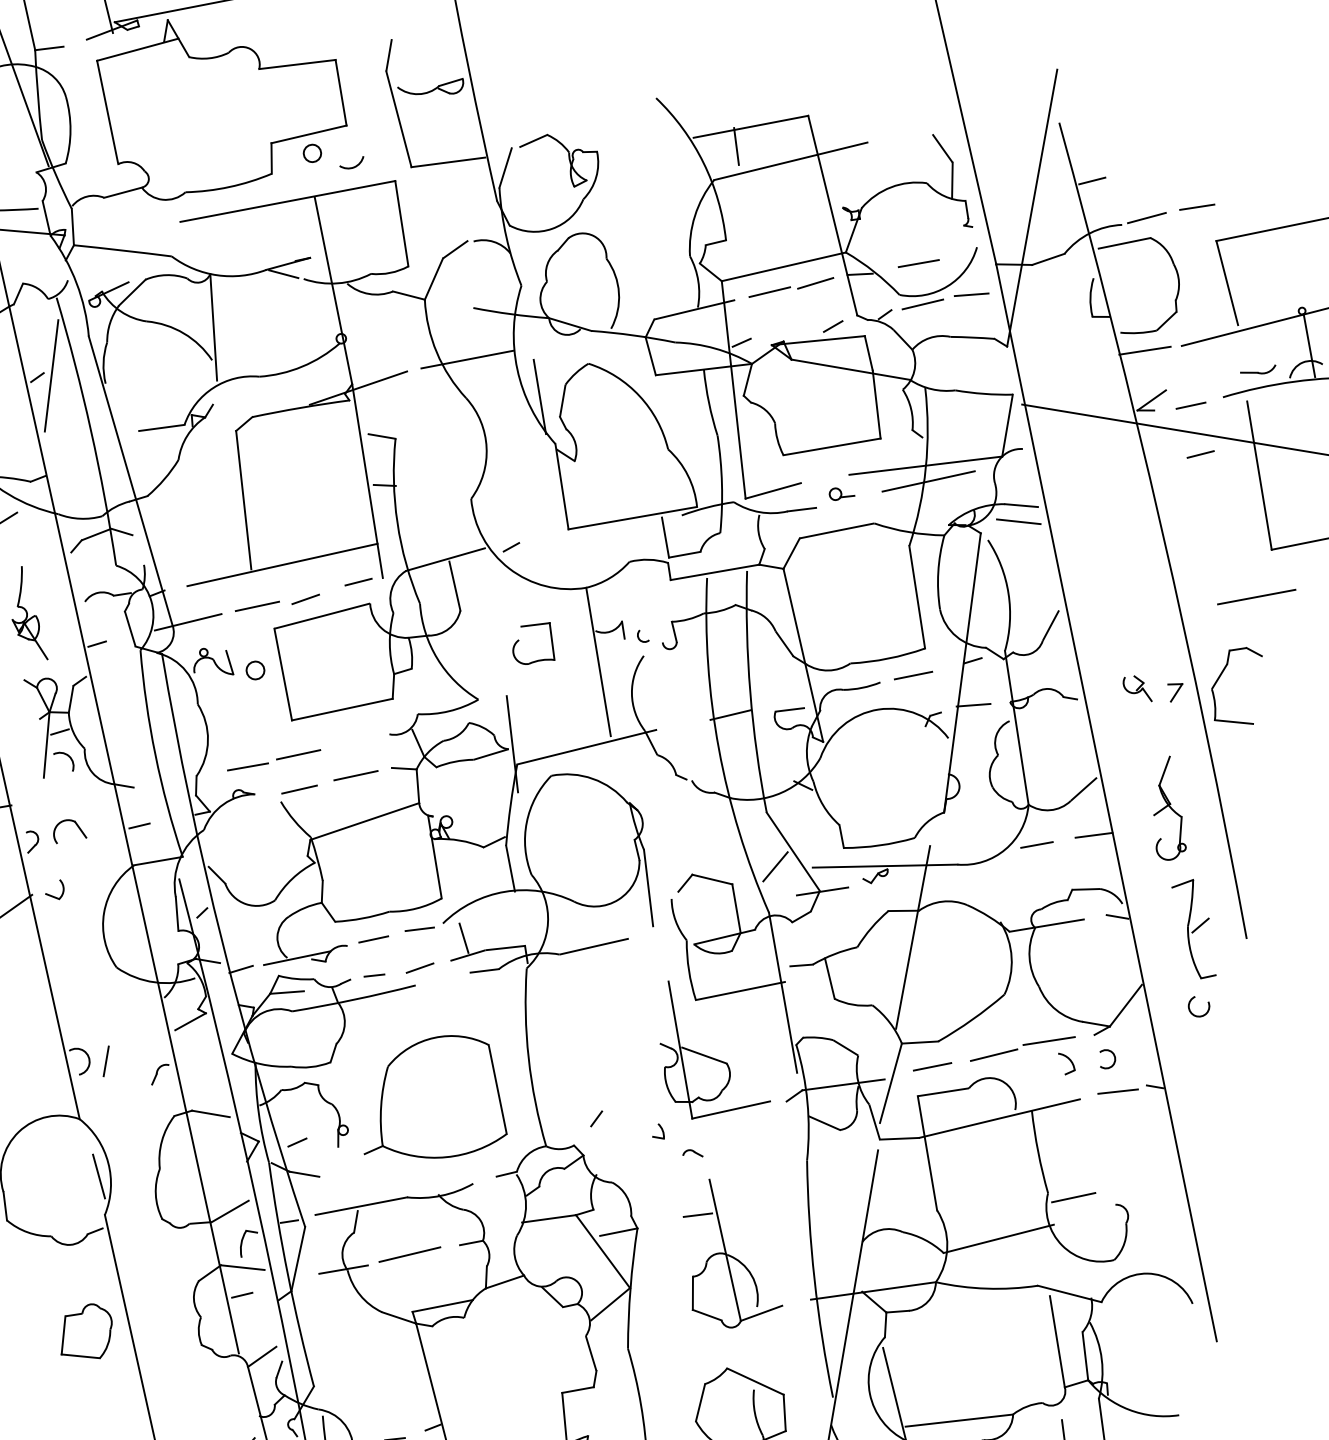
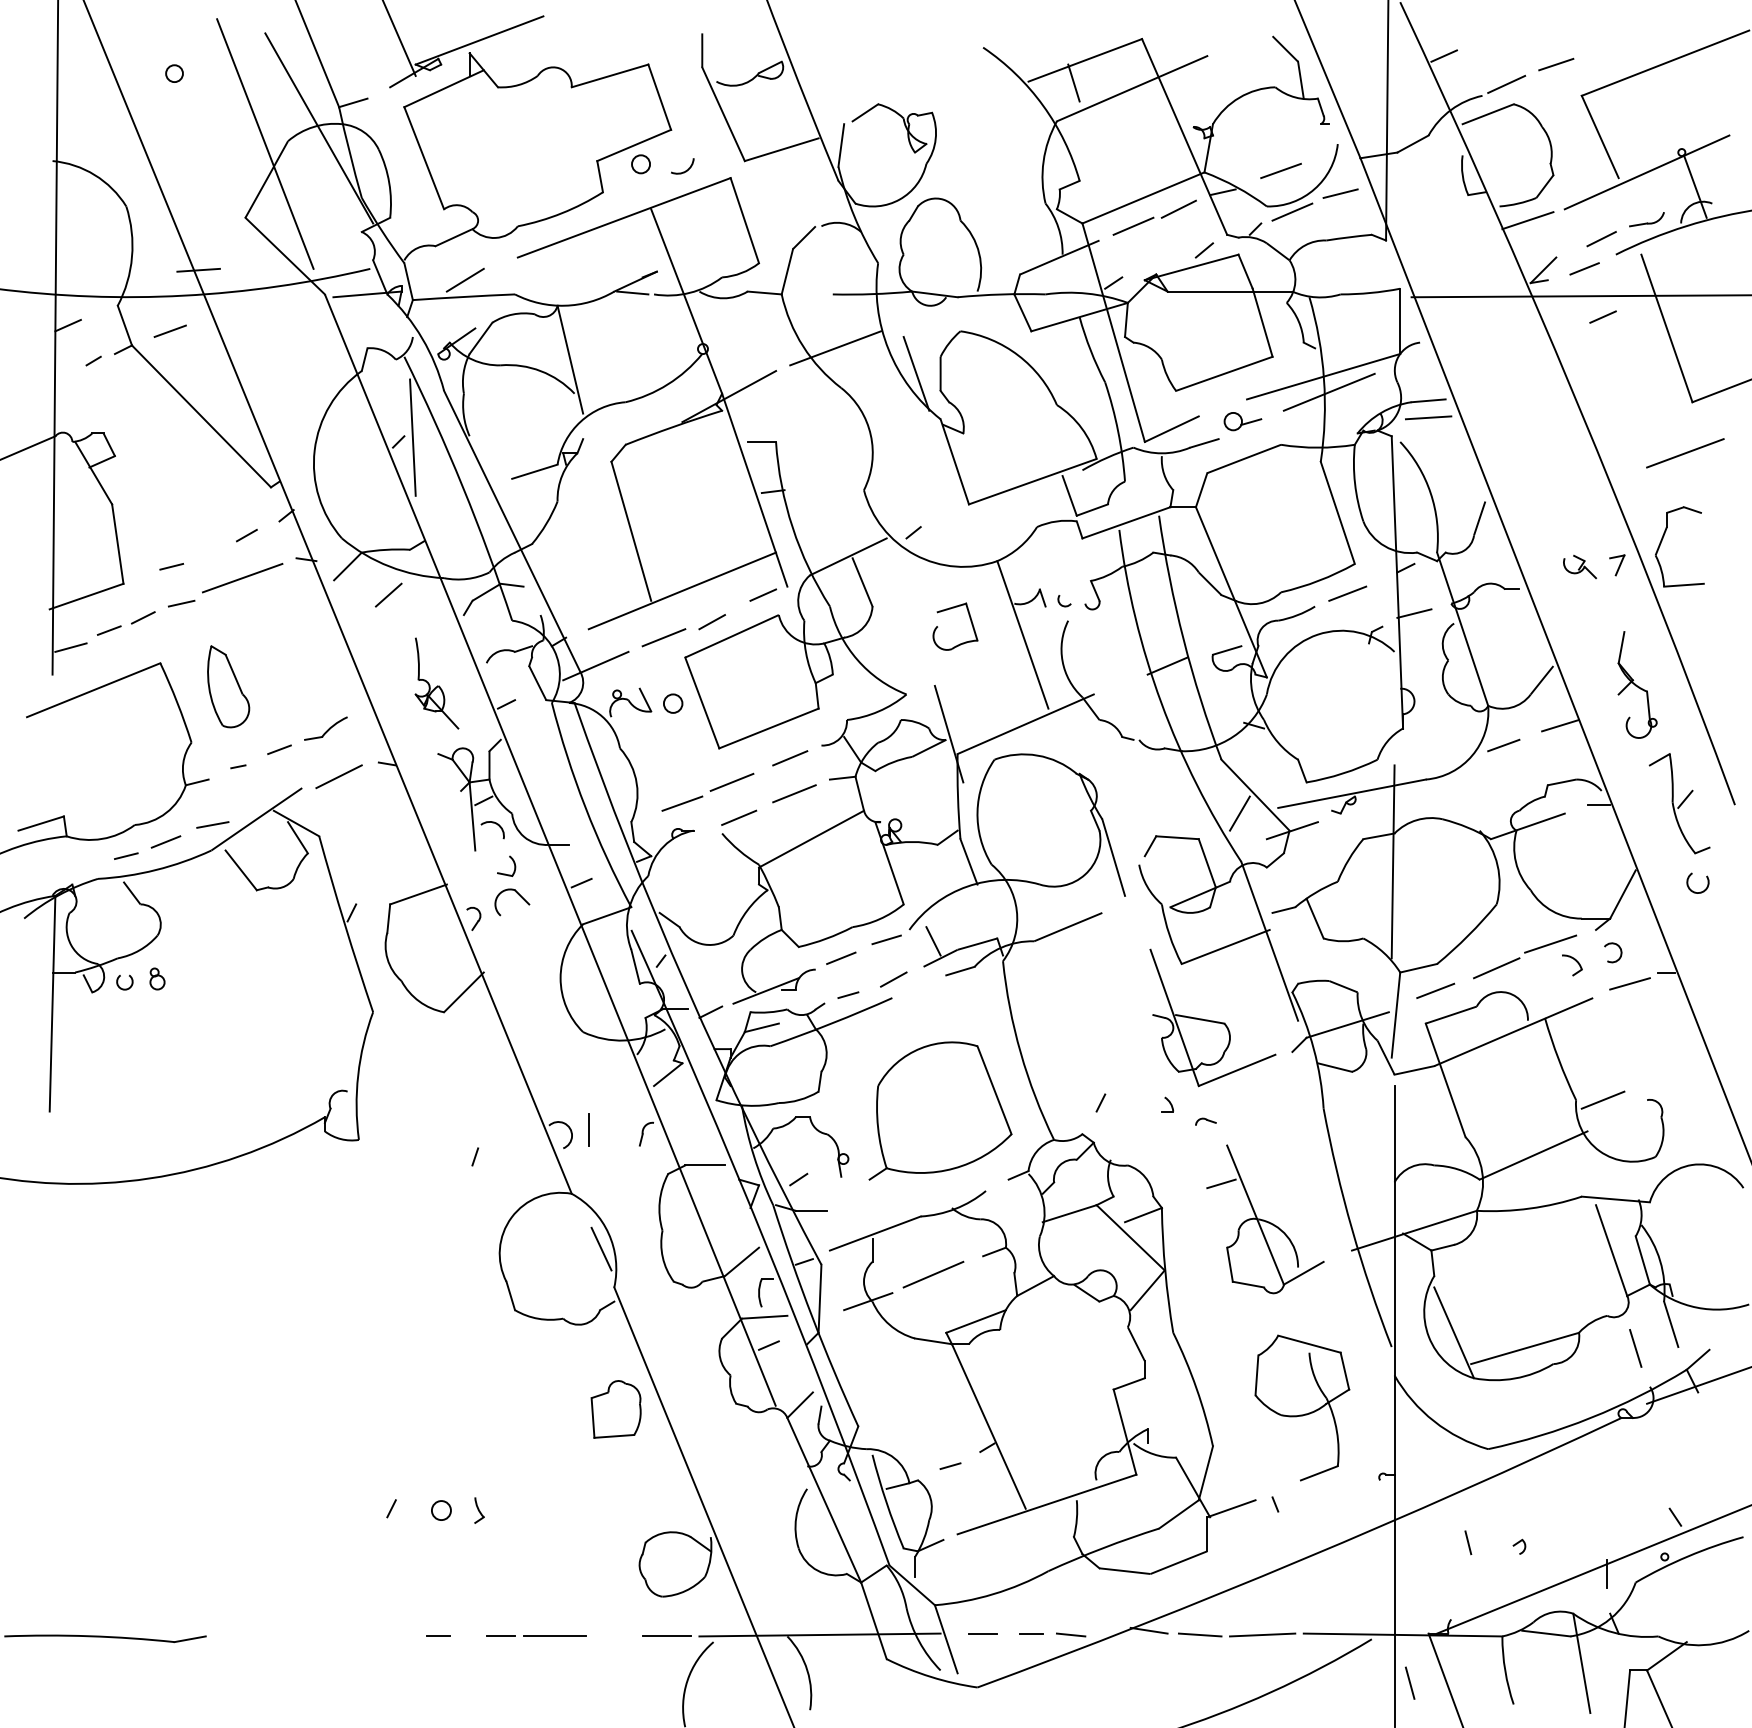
line: (126, 234) -> (464, 279), added
line: (1211, 380) -> (1601, 239), added
part: (841, 495) -> (1242, 421), size x1.43
line: (357, 741) -> (790, 758), added
part: (61, 885) -> (512, 861), moved

